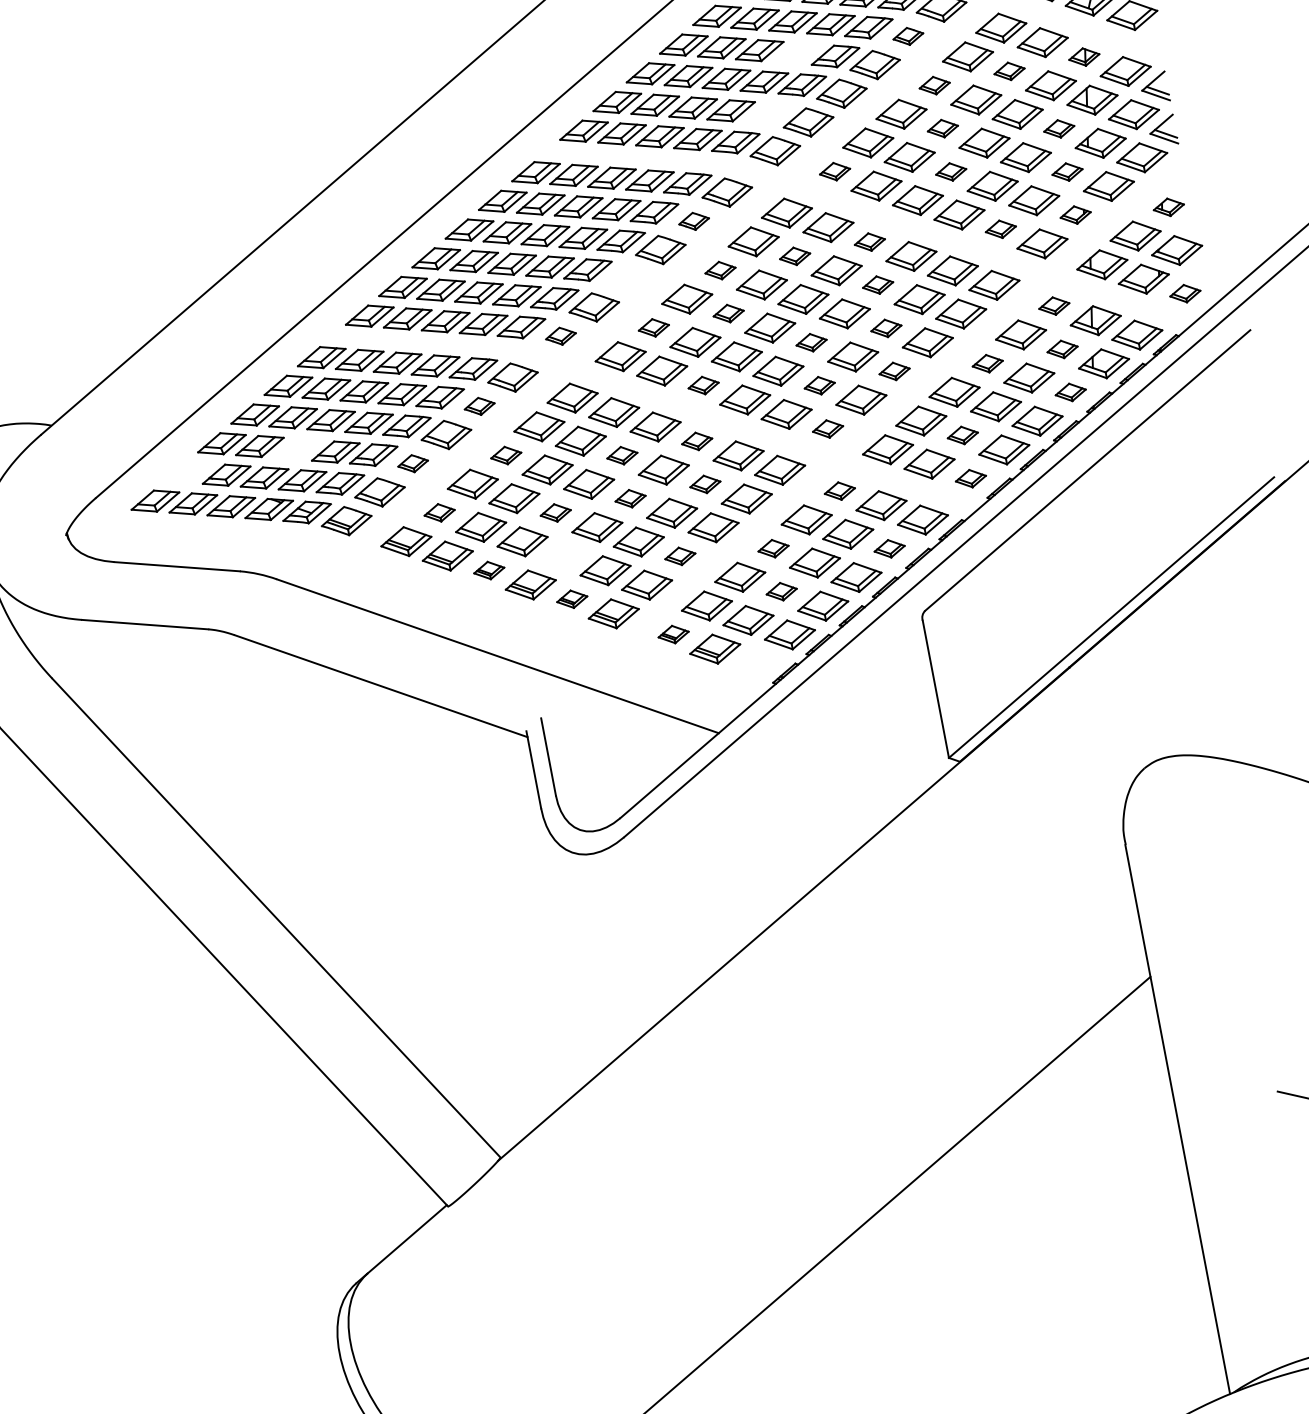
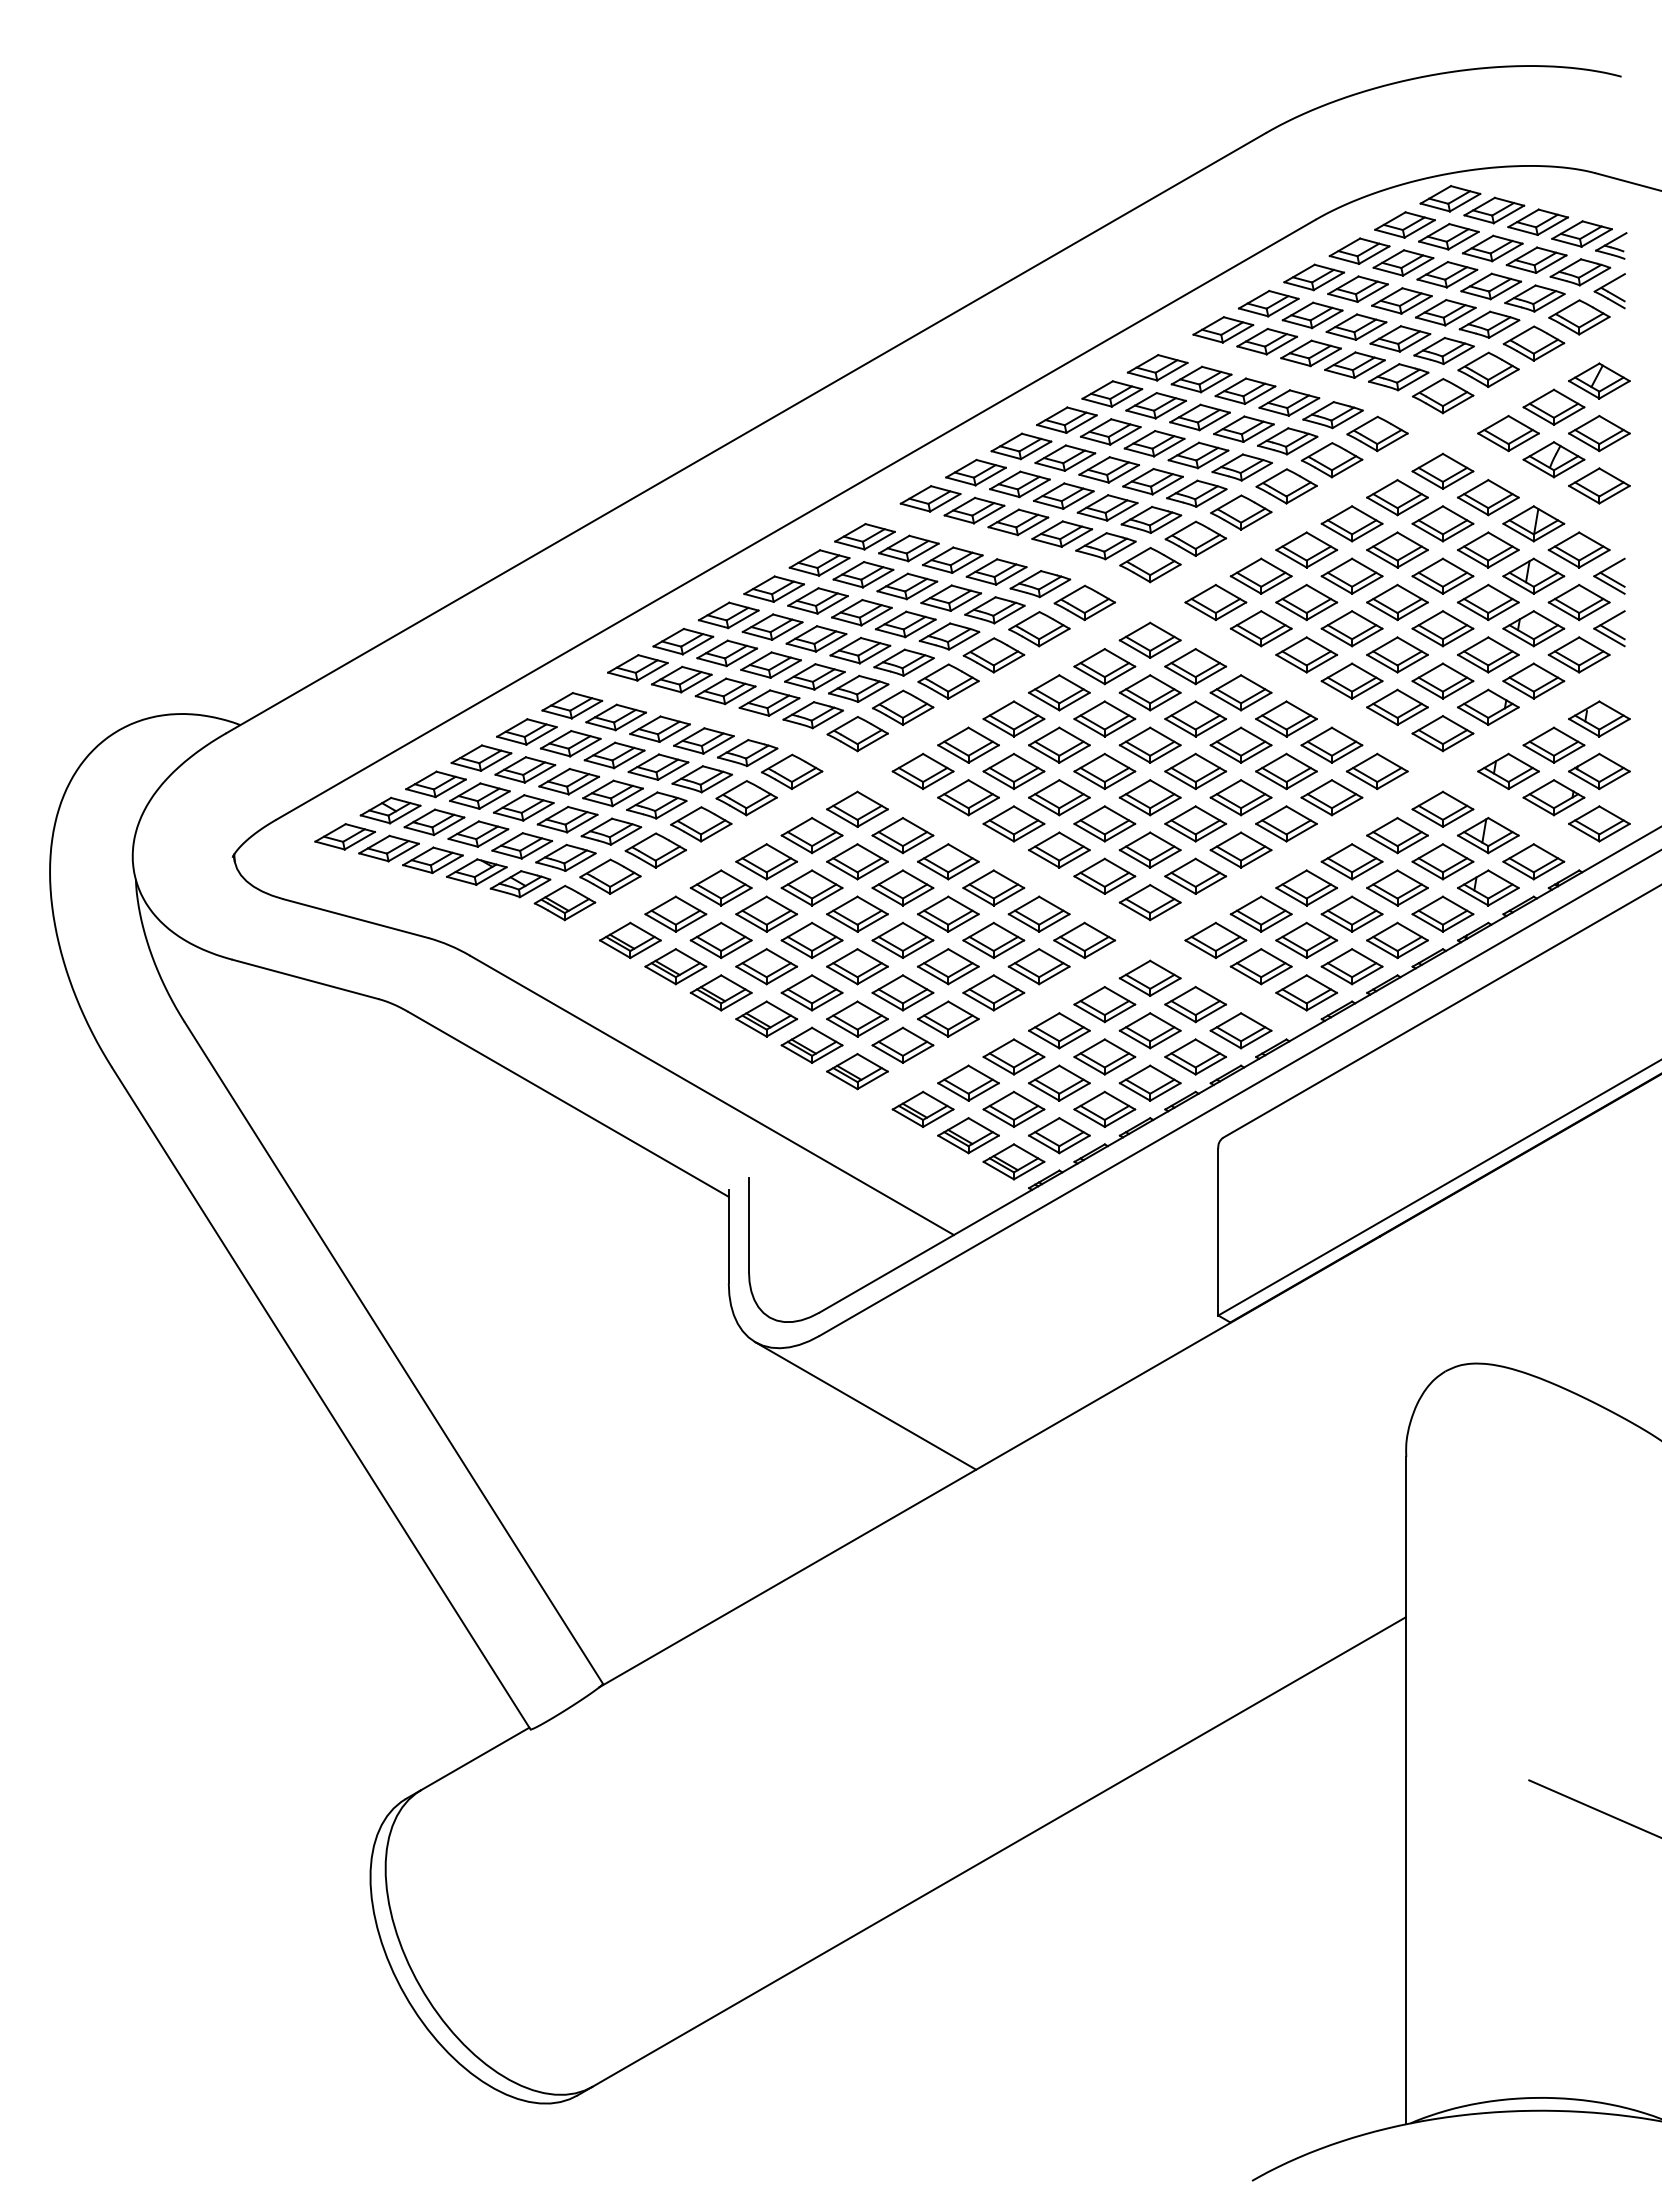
part: (907, 36) -> (1331, 460), size x1.67
part: (797, 53) -> (1198, 455), added
part: (1083, 56) -> (1533, 523), size x1.67
part: (1009, 71) -> (1442, 523), size x1.67
part: (934, 85) -> (1351, 523), size x1.67
part: (769, 113) -> (1151, 519), added
part: (942, 128) -> (1351, 575), size x1.67
part: (1059, 128) -> (1488, 602), size x1.67
part: (834, 171) -> (1215, 602), size x1.67
part: (950, 171) -> (1351, 628), size x1.67
part: (1067, 171) -> (1488, 654), size x1.67
part: (1168, 206) -> (1599, 718), size x1.67
part: (1075, 214) -> (1488, 706), size x1.67
part: (694, 221) -> (1039, 629), size x1.67
part: (1000, 228) -> (1397, 706), size x1.67
part: (869, 241) -> (1240, 692), size x1.67
part: (794, 256) -> (1149, 692), size x1.67
part: (720, 270) -> (1059, 692), size x1.67
part: (627, 278) -> (948, 681), added
part: (877, 284) -> (1240, 744), size x1.67
part: (1185, 293) -> (1599, 823), size x1.67
part: (1053, 305) -> (1442, 808), size x1.67
part: (728, 313) -> (1059, 744), size x1.67
part: (653, 327) -> (968, 744), size x1.67
part: (885, 328) -> (1240, 797), size x1.67
part: (560, 336) -> (857, 734), size x1.67
part: (811, 342) -> (1149, 797), size x1.67
part: (1062, 349) -> (1442, 861), size x1.67
part: (987, 363) -> (1351, 861), size x1.67
part: (894, 371) -> (1240, 849), size x1.67
part: (703, 385) -> (1013, 823), size x1.67
part: (819, 385) -> (1149, 849), size x1.67
part: (1070, 391) -> (1442, 913), size x1.67
part: (479, 406) -> (746, 798), size x1.67
part: (827, 428) -> (1149, 902), size x1.67
part: (962, 435) -> (1306, 940), size x1.67
part: (696, 441) -> (993, 887), size x1.67
part: (297, 449) -> (523, 807), added
part: (505, 455) -> (766, 861), size x1.67
part: (621, 455) -> (902, 887), size x1.67
part: (412, 463) -> (655, 850), size x1.67
part: (188, 472) -> (390, 810), added
part: (970, 478) -> (1306, 992), size x1.67
part: (704, 483) -> (993, 939), size x1.67
part: (839, 490) -> (1149, 977), size x1.67
part: (630, 498) -> (902, 939), size x1.67
part: (439, 512) -> (675, 913), size x1.67
part: (555, 512) -> (811, 939), size x1.67
part: (773, 548) -> (1059, 1030), size x1.67
part: (889, 548) -> (1195, 1056), size x1.67
part: (680, 555) -> (948, 1018), size x1.67
part: (563, 556) -> (811, 992), added
part: (488, 570) -> (720, 992), size x1.67
part: (781, 591) -> (1059, 1082), size x1.67
part: (571, 598) -> (811, 1044), size x1.67
part: (673, 634) -> (922, 1108), size x1.67
part: (756, 663) -> (1013, 1161), added
line: (672, 887) -> (865, 1405), added

